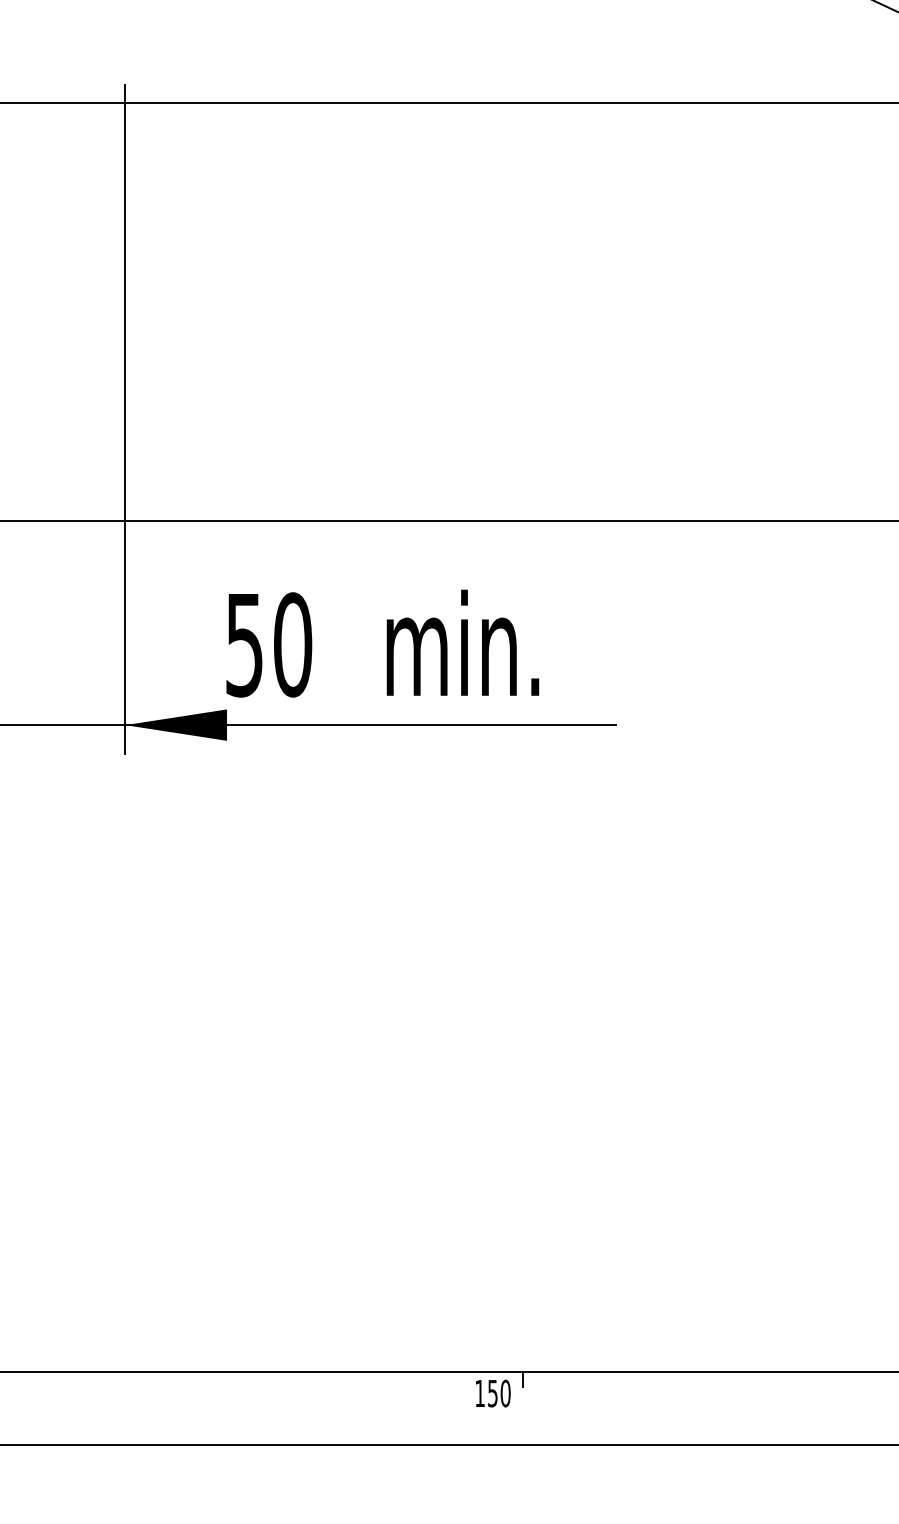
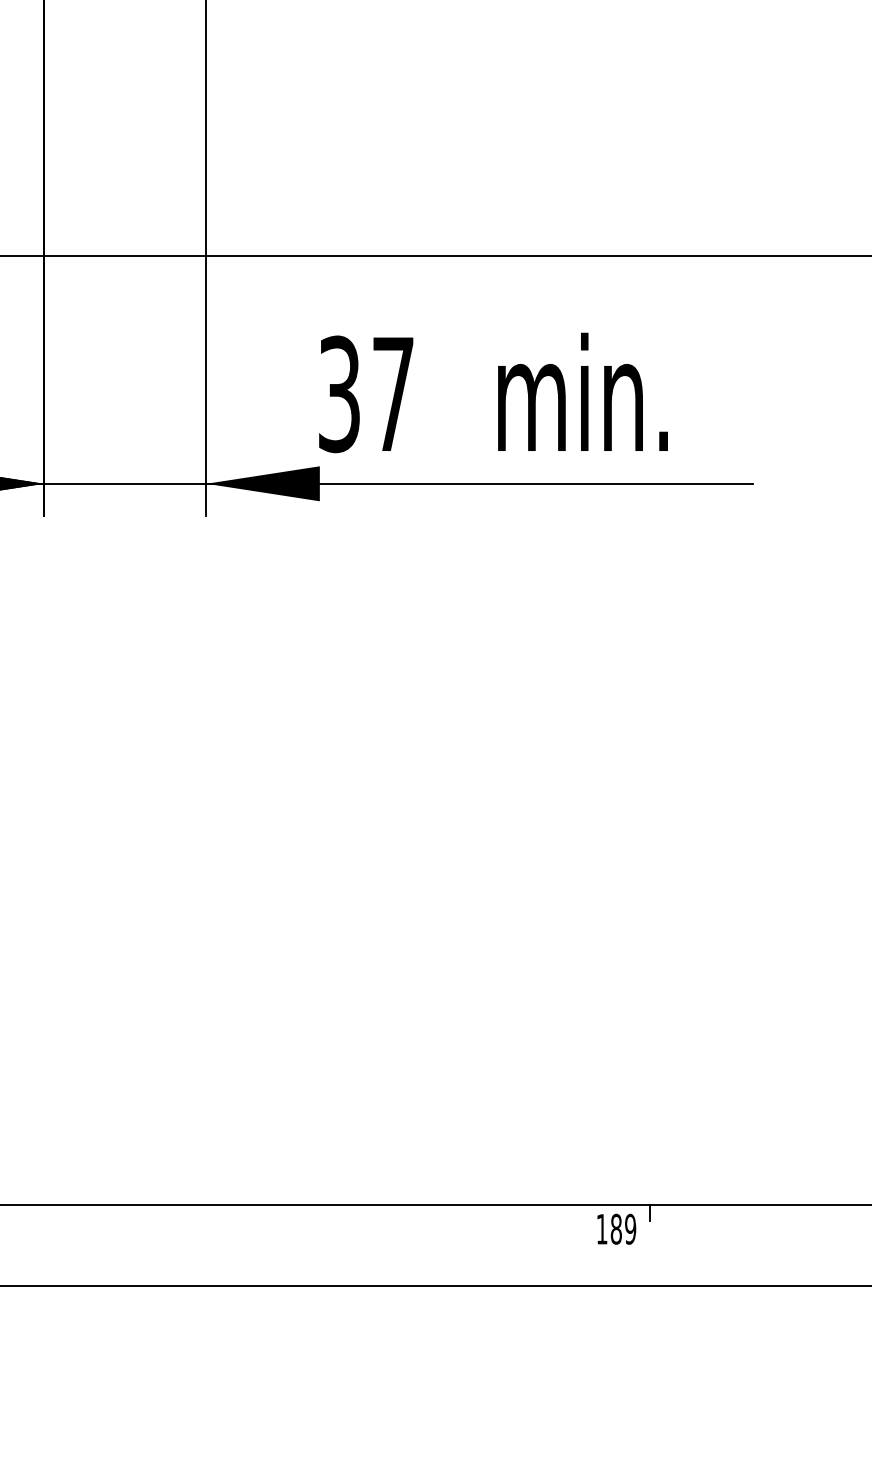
text: (269, 644) -> (367, 393), 50 -> 37
text: (499, 1393) -> (623, 1229), 150 -> 189

